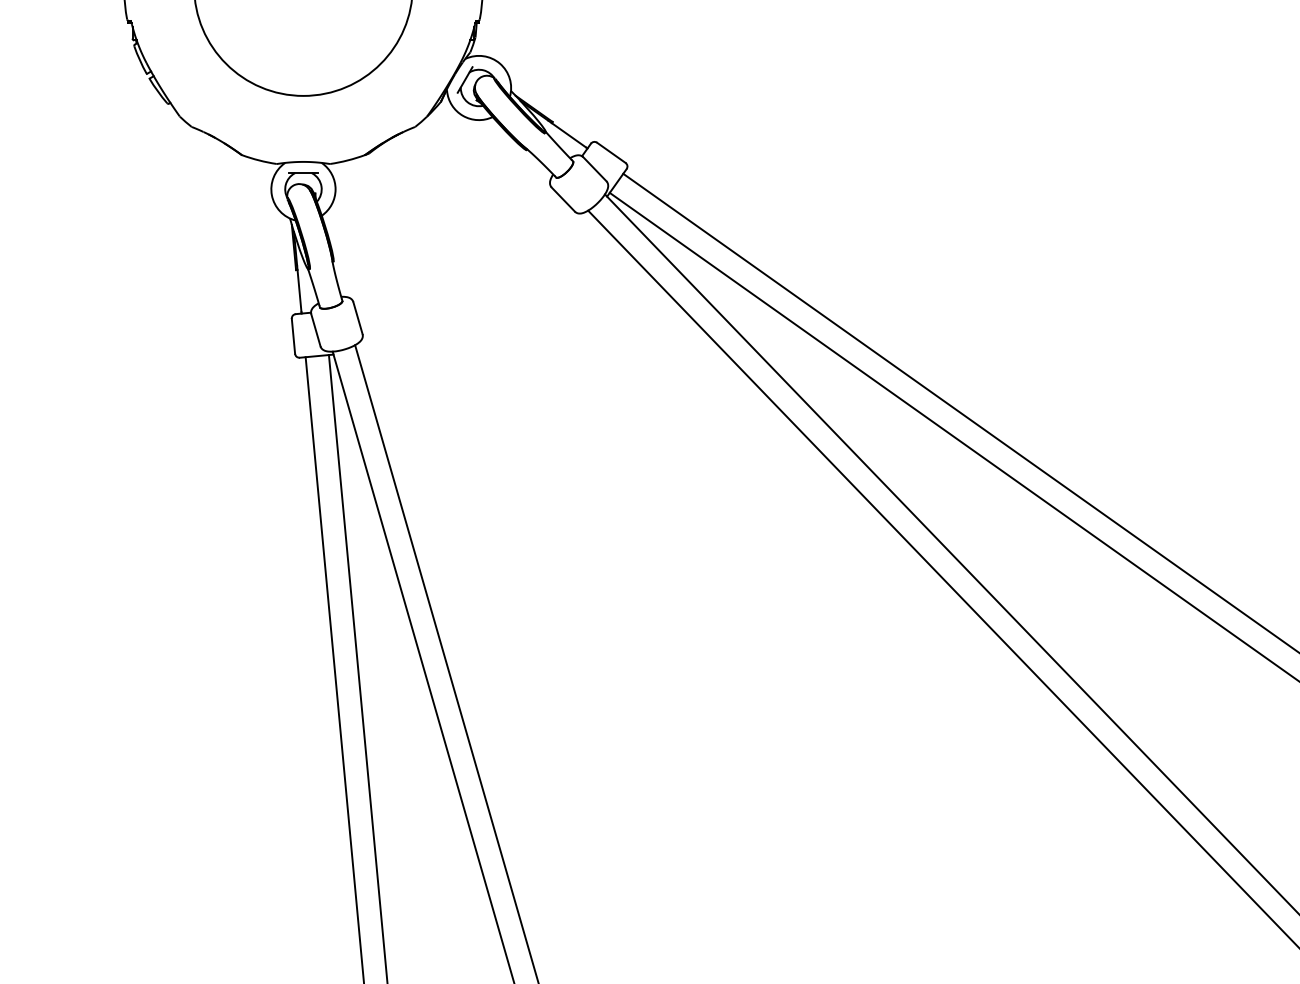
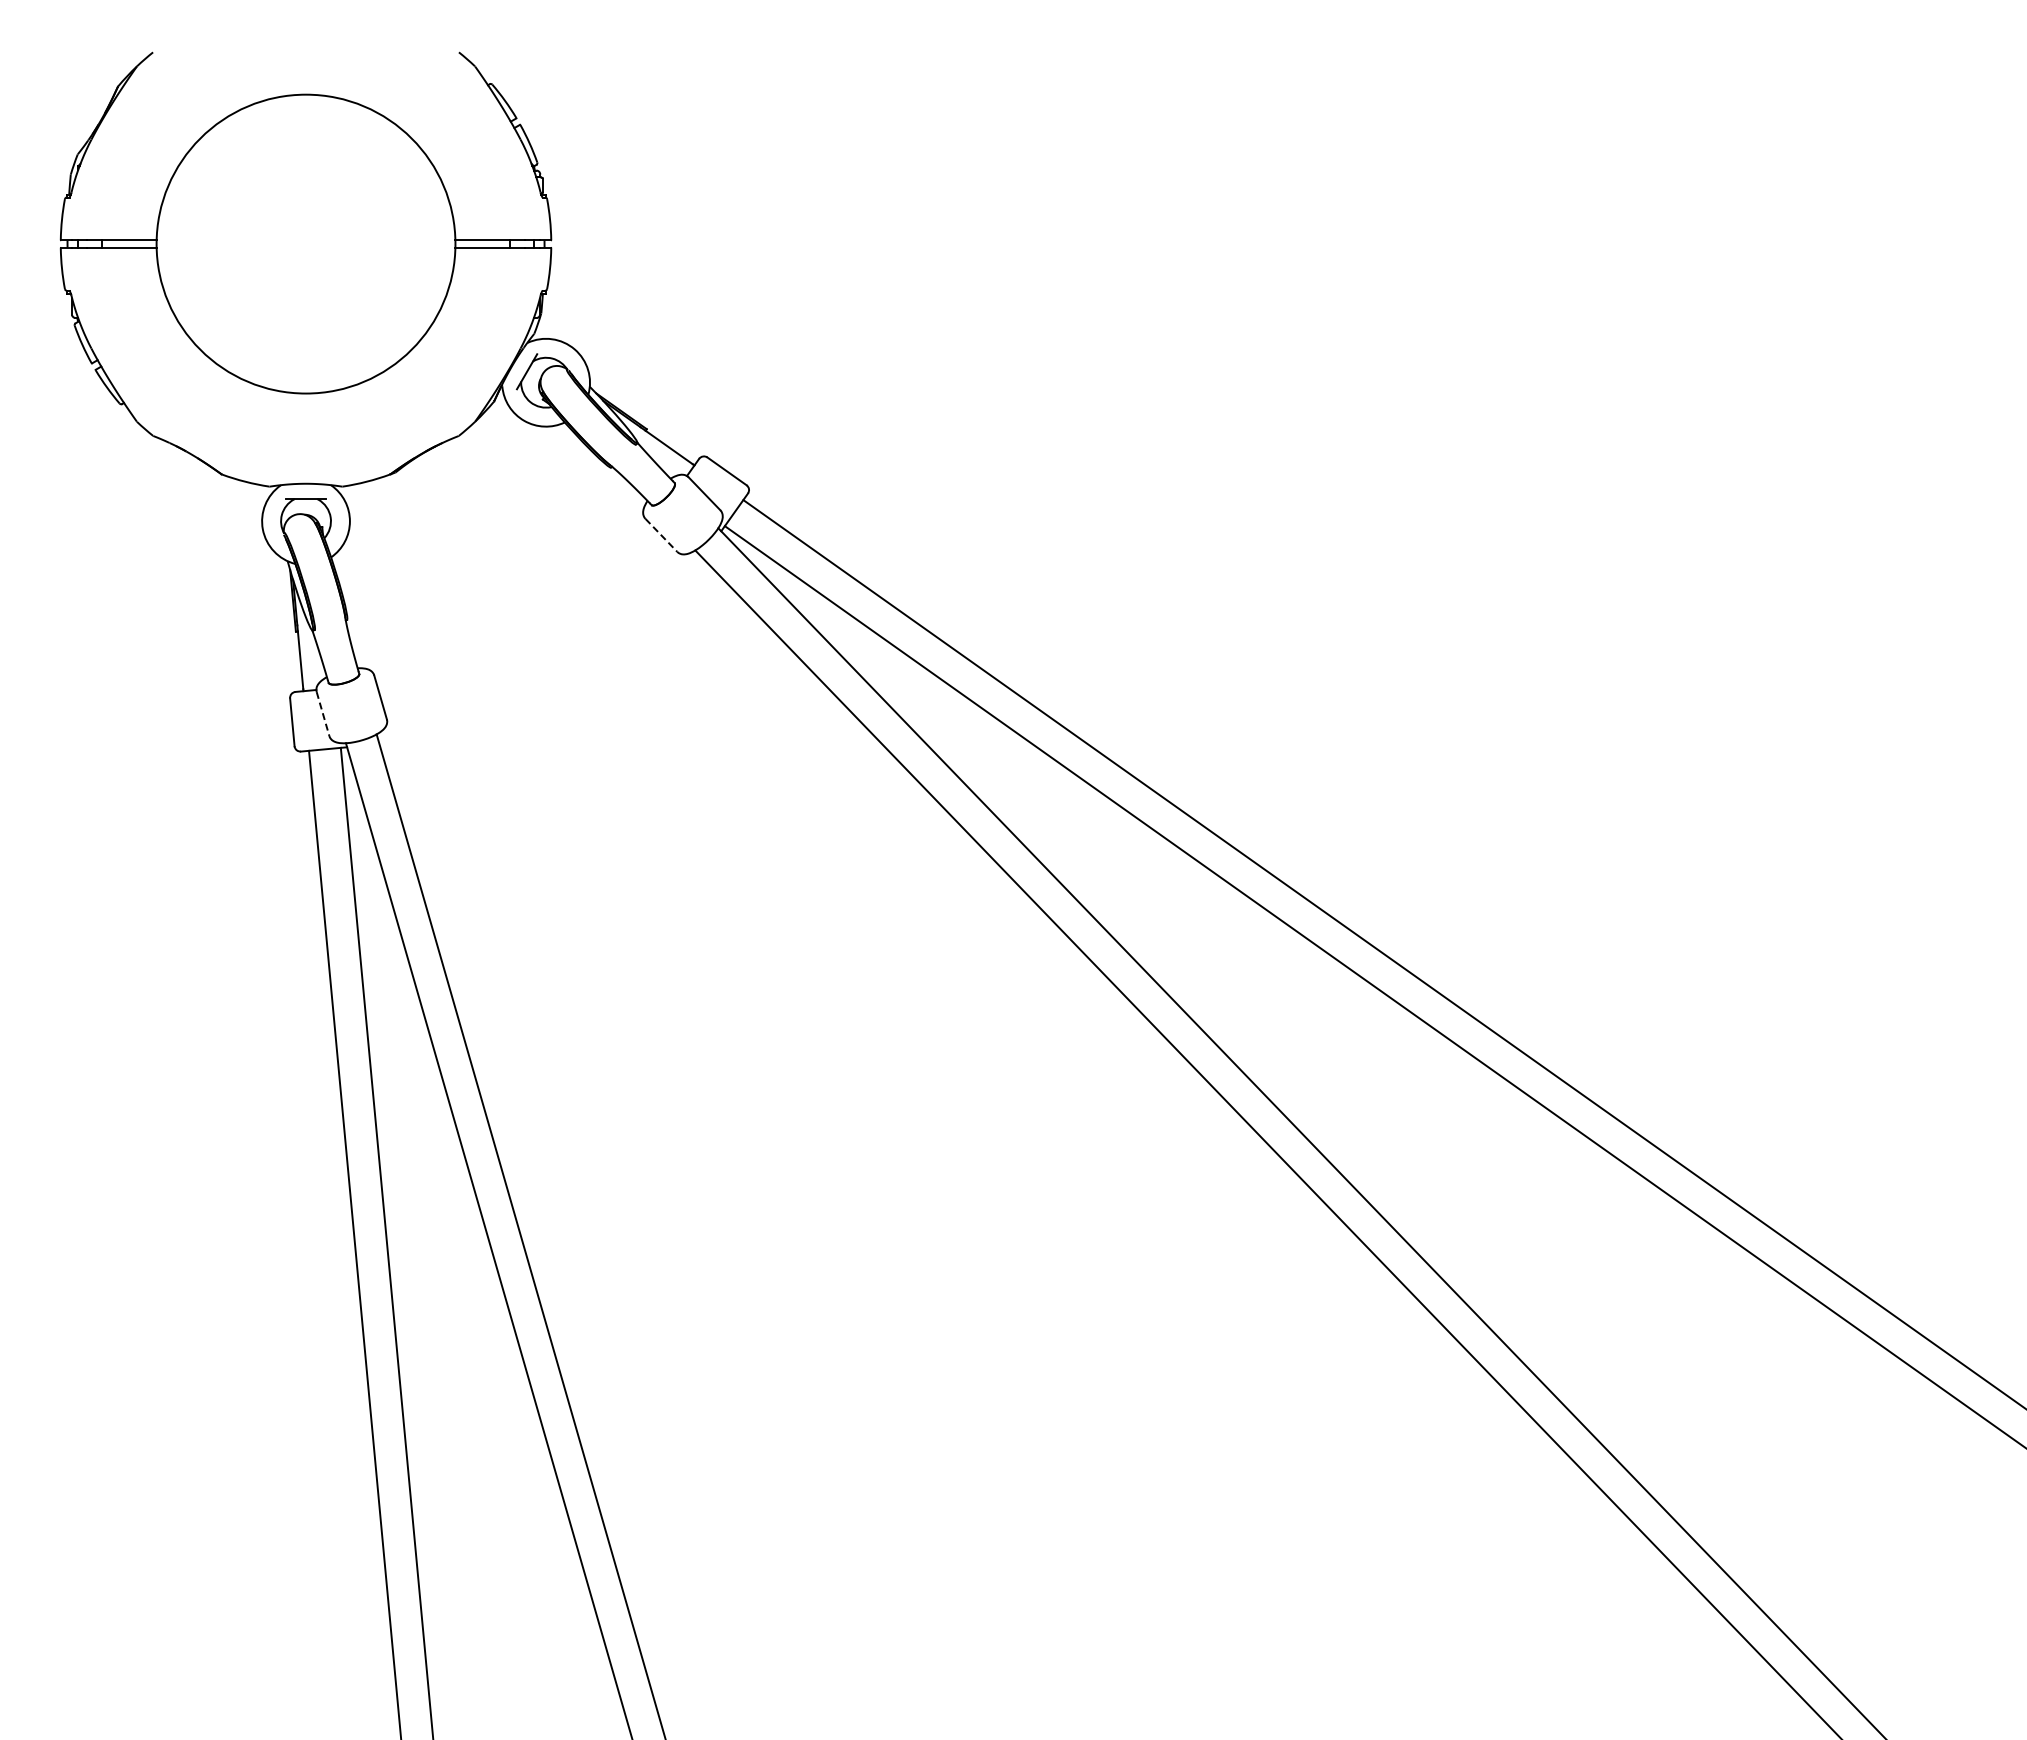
line: (563, 199) -> (661, 535), solid -> dashed
line: (316, 330) -> (323, 714), solid -> dashed

